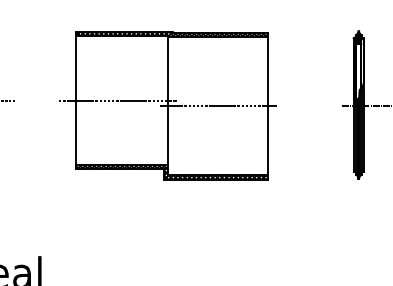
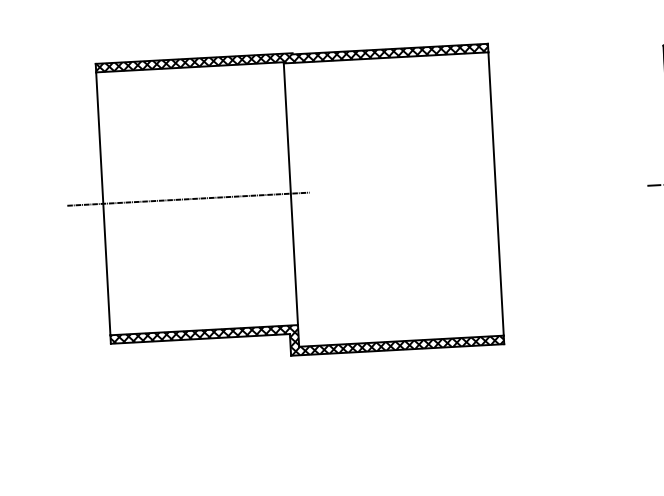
line: (217, 106) -> (392, 200), removed

